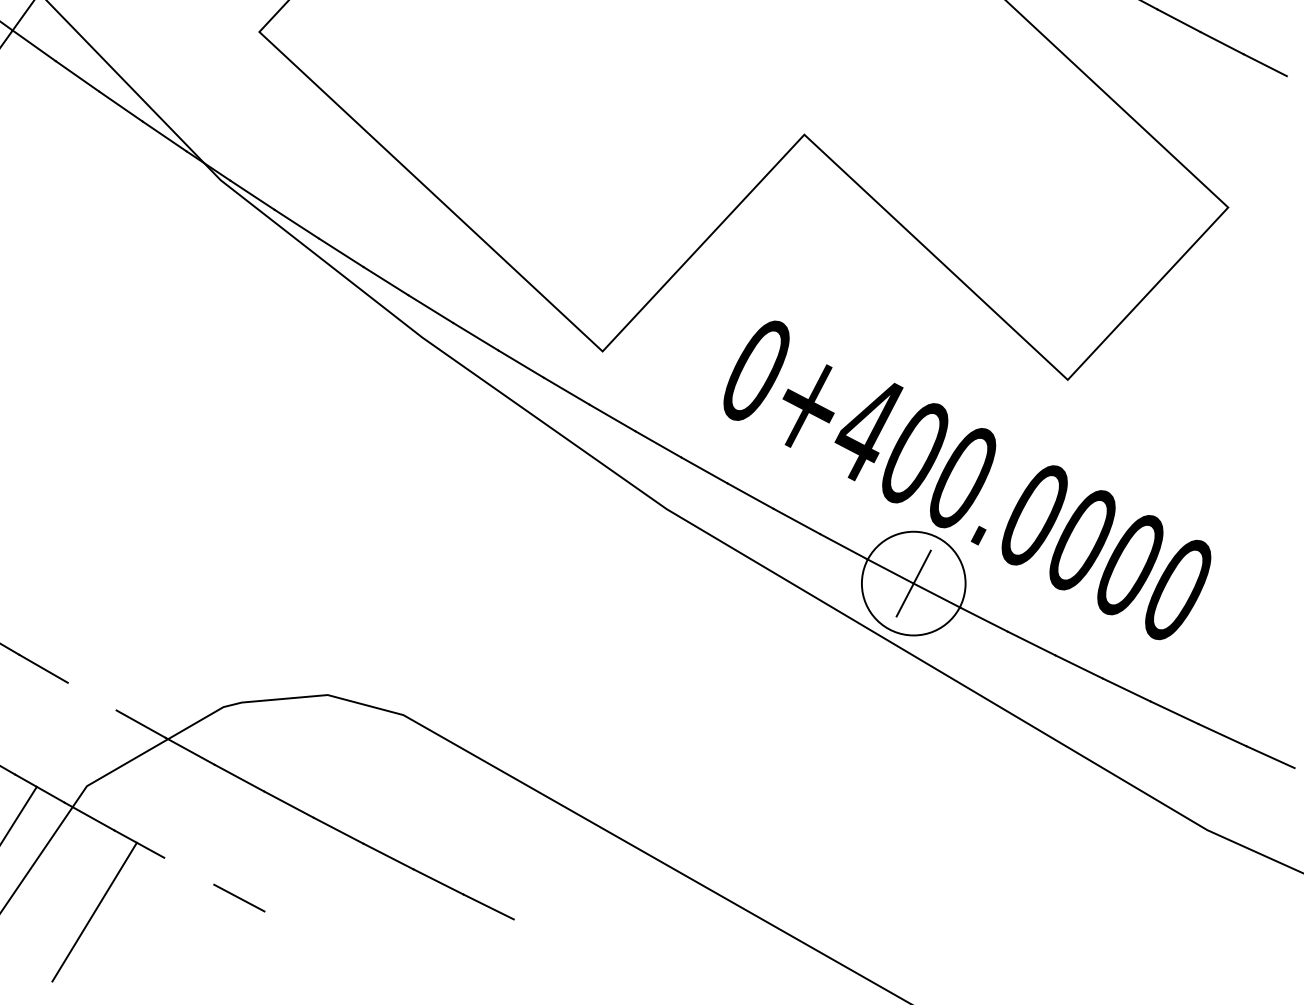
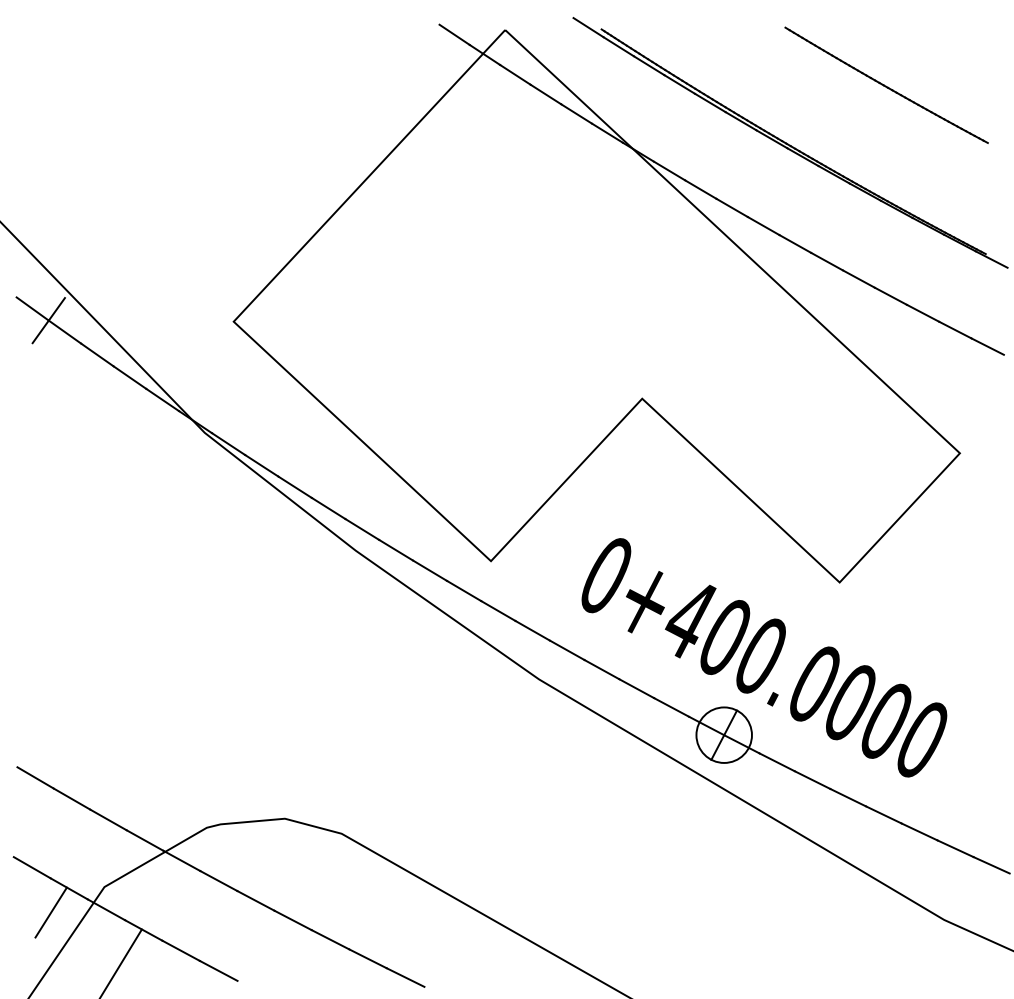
circle: (912, 582) -> (723, 734), size x0.71
line: (92, 696) -> (108, 819), added
line: (188, 870) -> (180, 950), added

